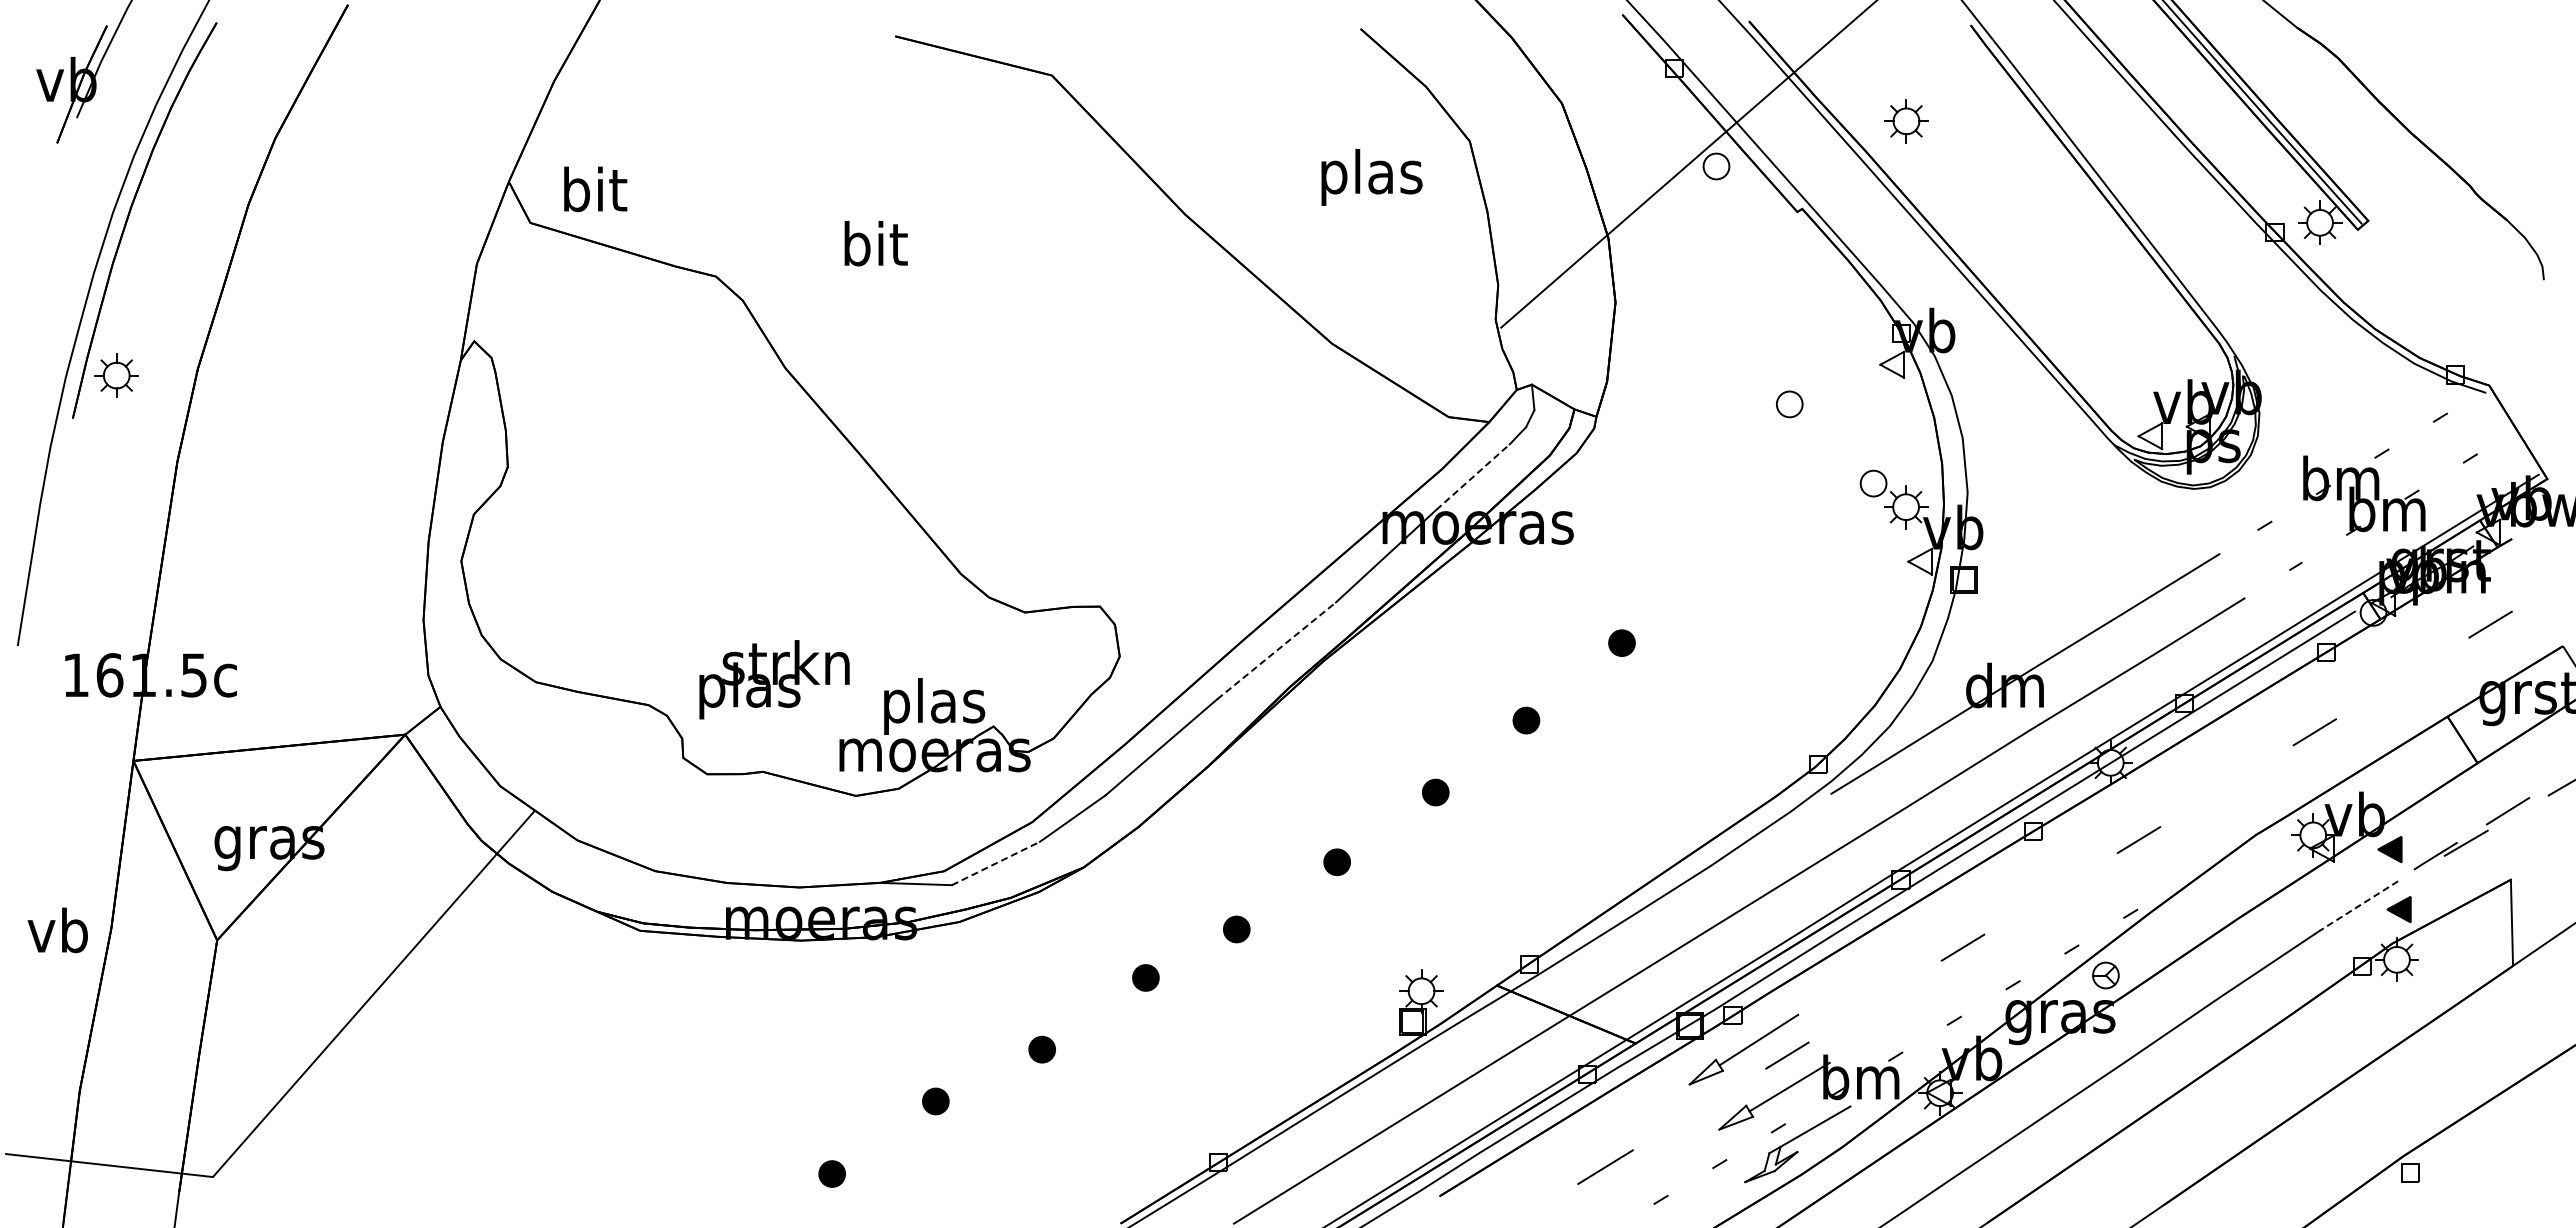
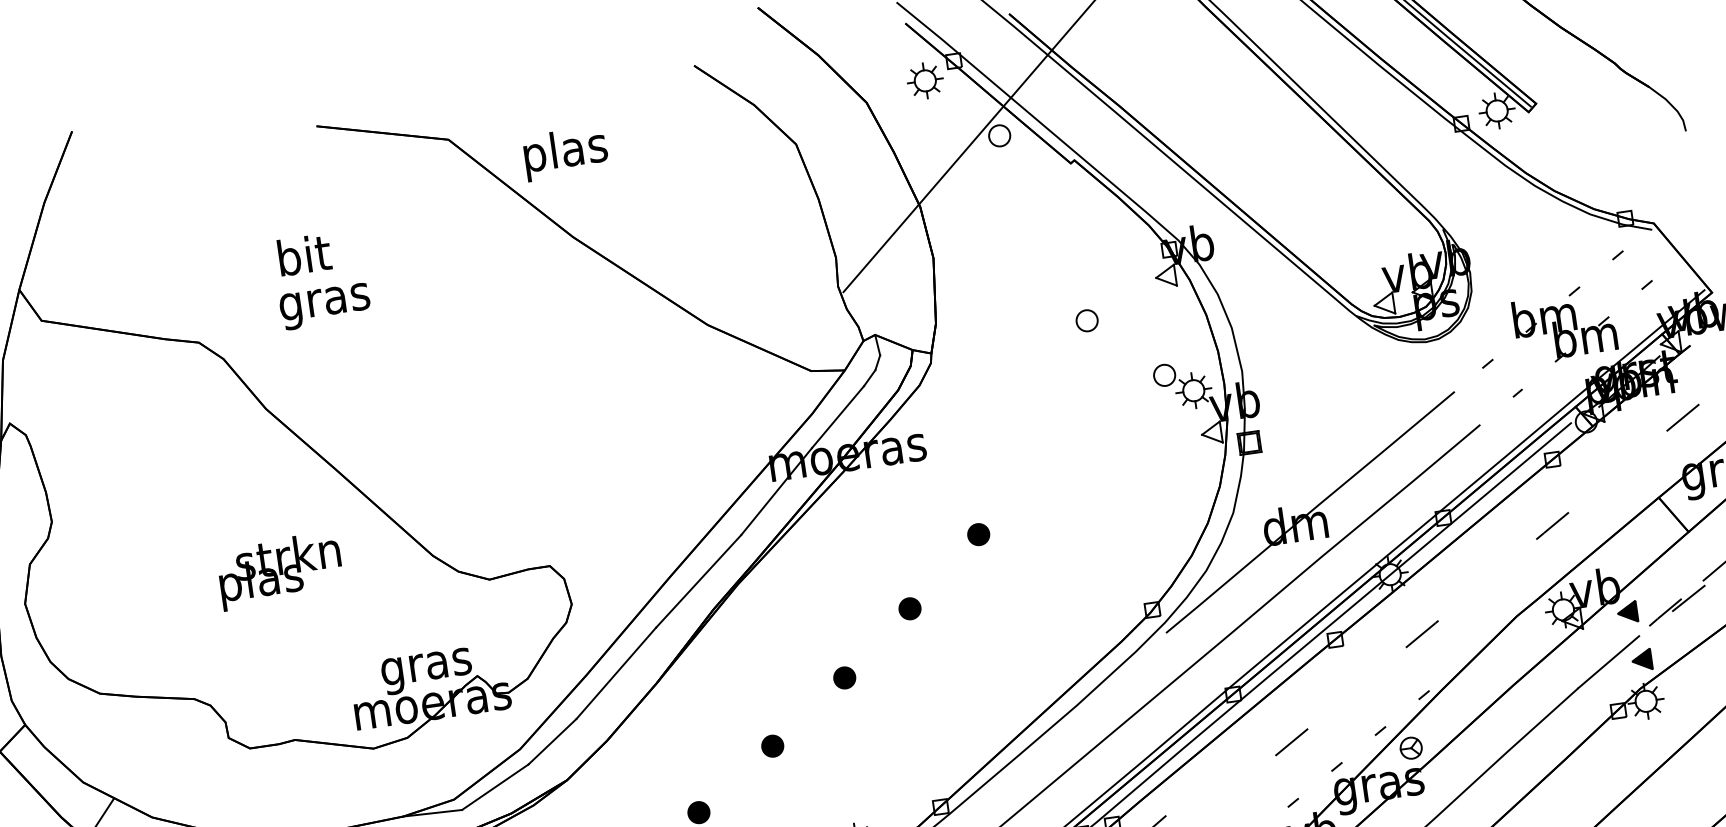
part: (1906, 121) -> (925, 81), moved
text: (1371, 177) -> (565, 153), moved
text: (595, 189) -> (304, 255), moved
text: (874, 249) -> (324, 302), bit -> gras
line: (1473, 476) -> (838, 416), dashed -> solid
line: (1276, 650) -> (698, 581), dashed -> solid
text: (774, 679) -> (280, 570), moved
text: (933, 706) -> (426, 666), plas -> gras
line: (996, 863) -> (495, 787), dashed -> solid
line: (2358, 906) -> (1608, 662), dashed -> solid

